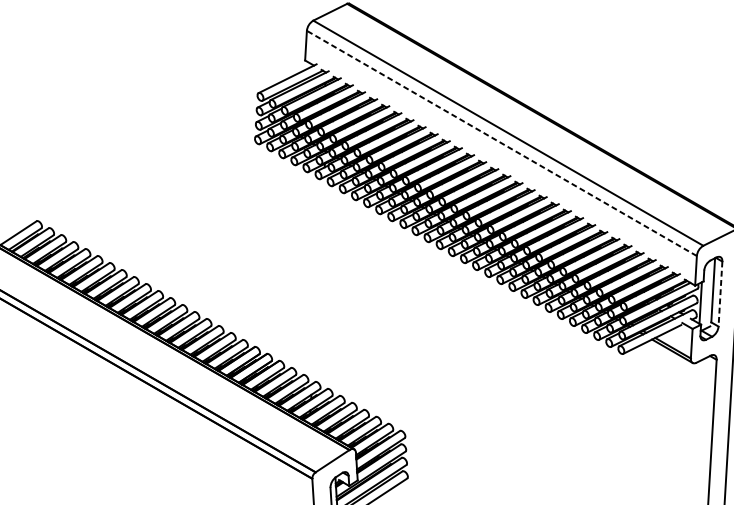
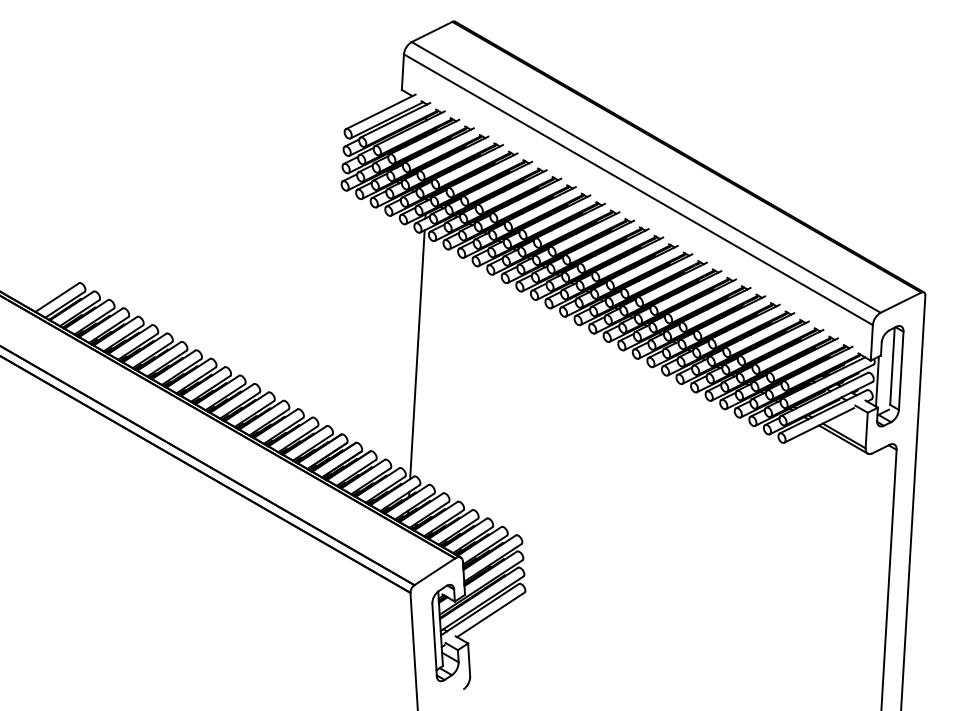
line: (501, 143) -> (638, 189), dashed -> solid
line: (318, 280) -> (417, 354), added
line: (720, 294) -> (901, 371), dashed -> solid

